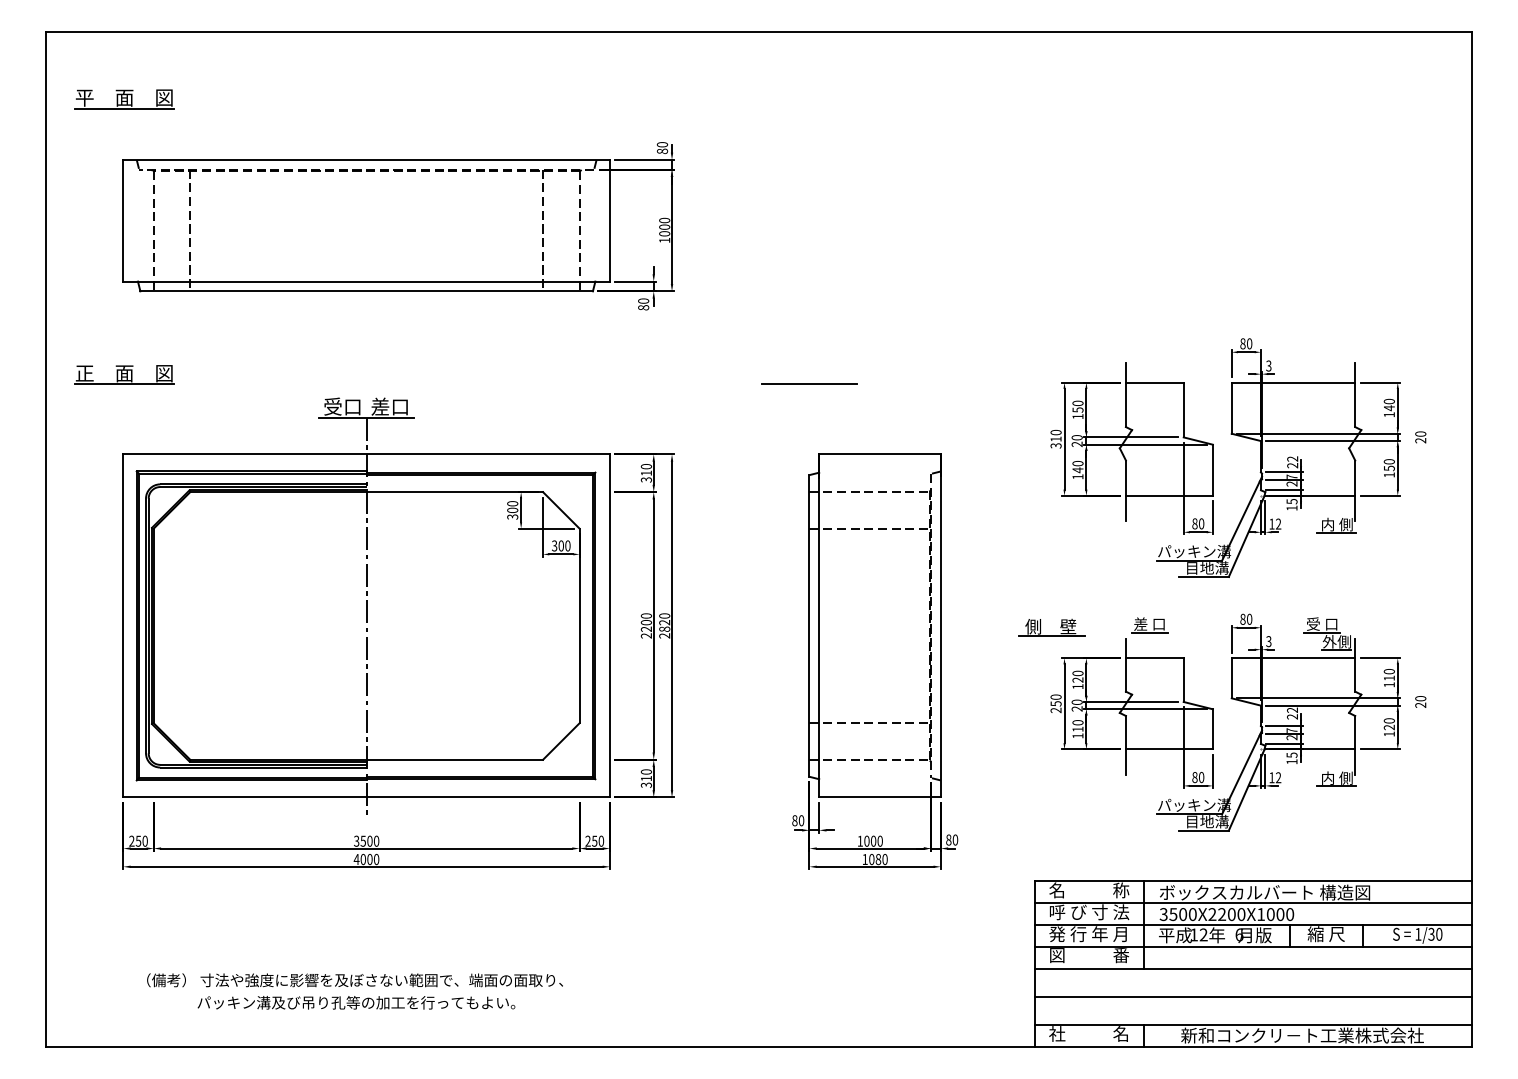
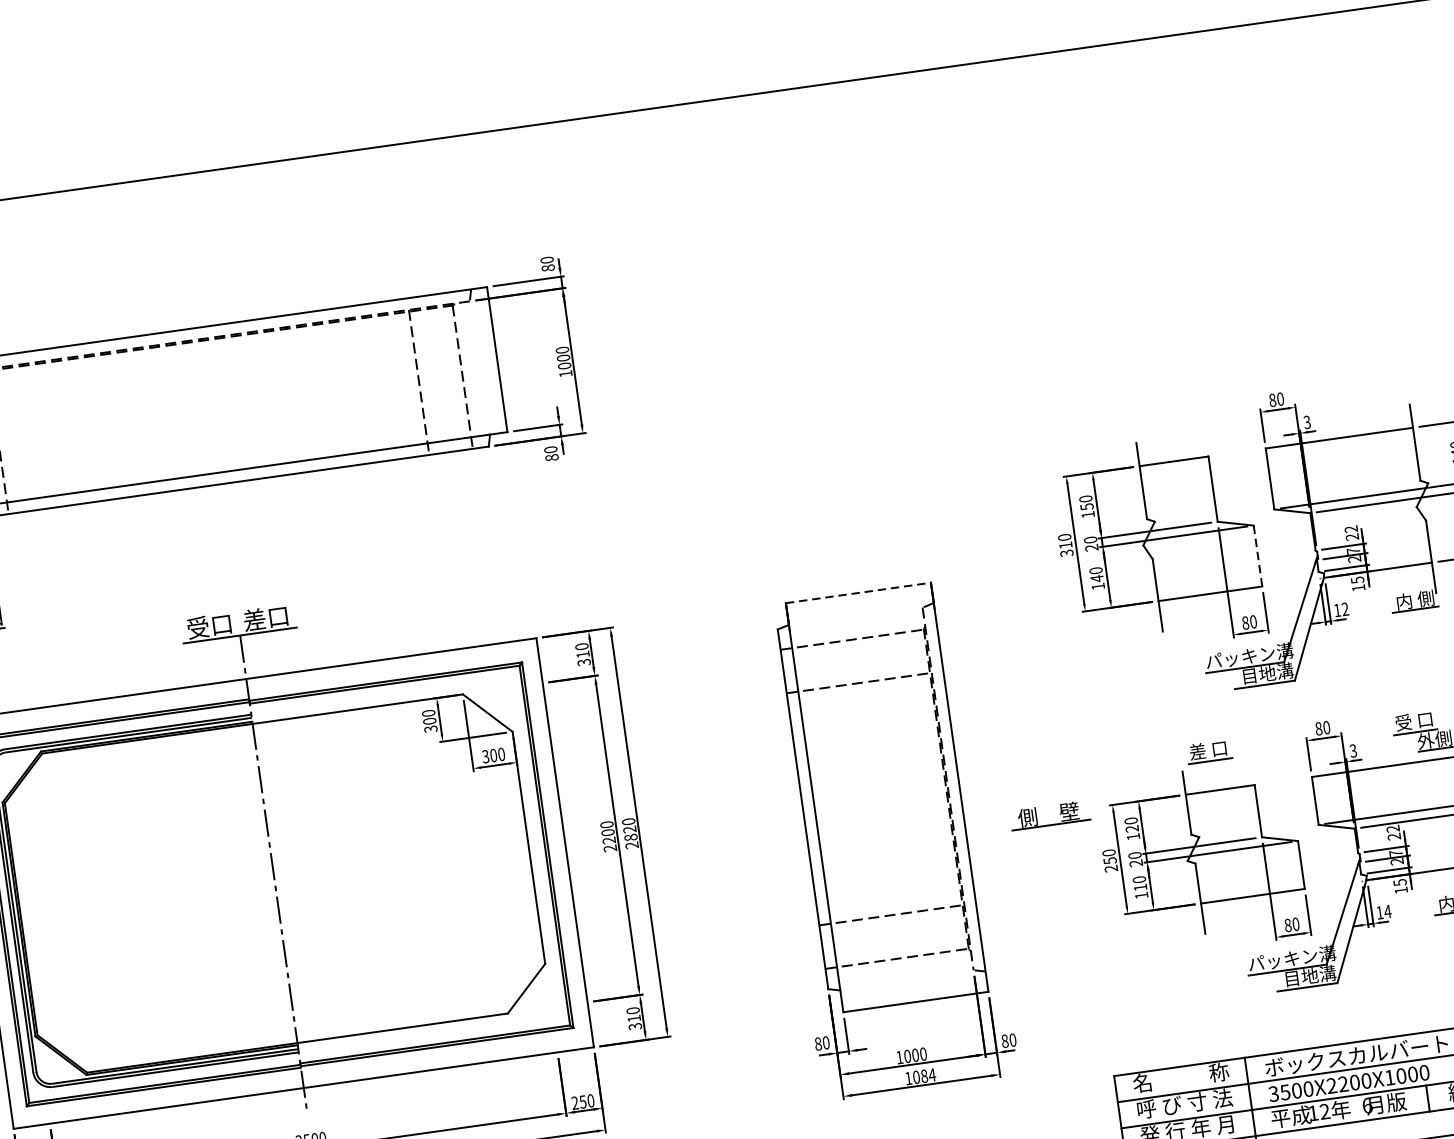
line: (809, 384) -> (762, 521), removed
line: (880, 454) -> (858, 592), solid -> dashed
line: (1212, 470) -> (1257, 556), solid -> dashed
part: (1051, 635) -> (1050, 825), moved
text: (1278, 777) -> (1387, 911), 12 -> 14
text: (884, 859) -> (931, 1075), 1080 -> 1084

